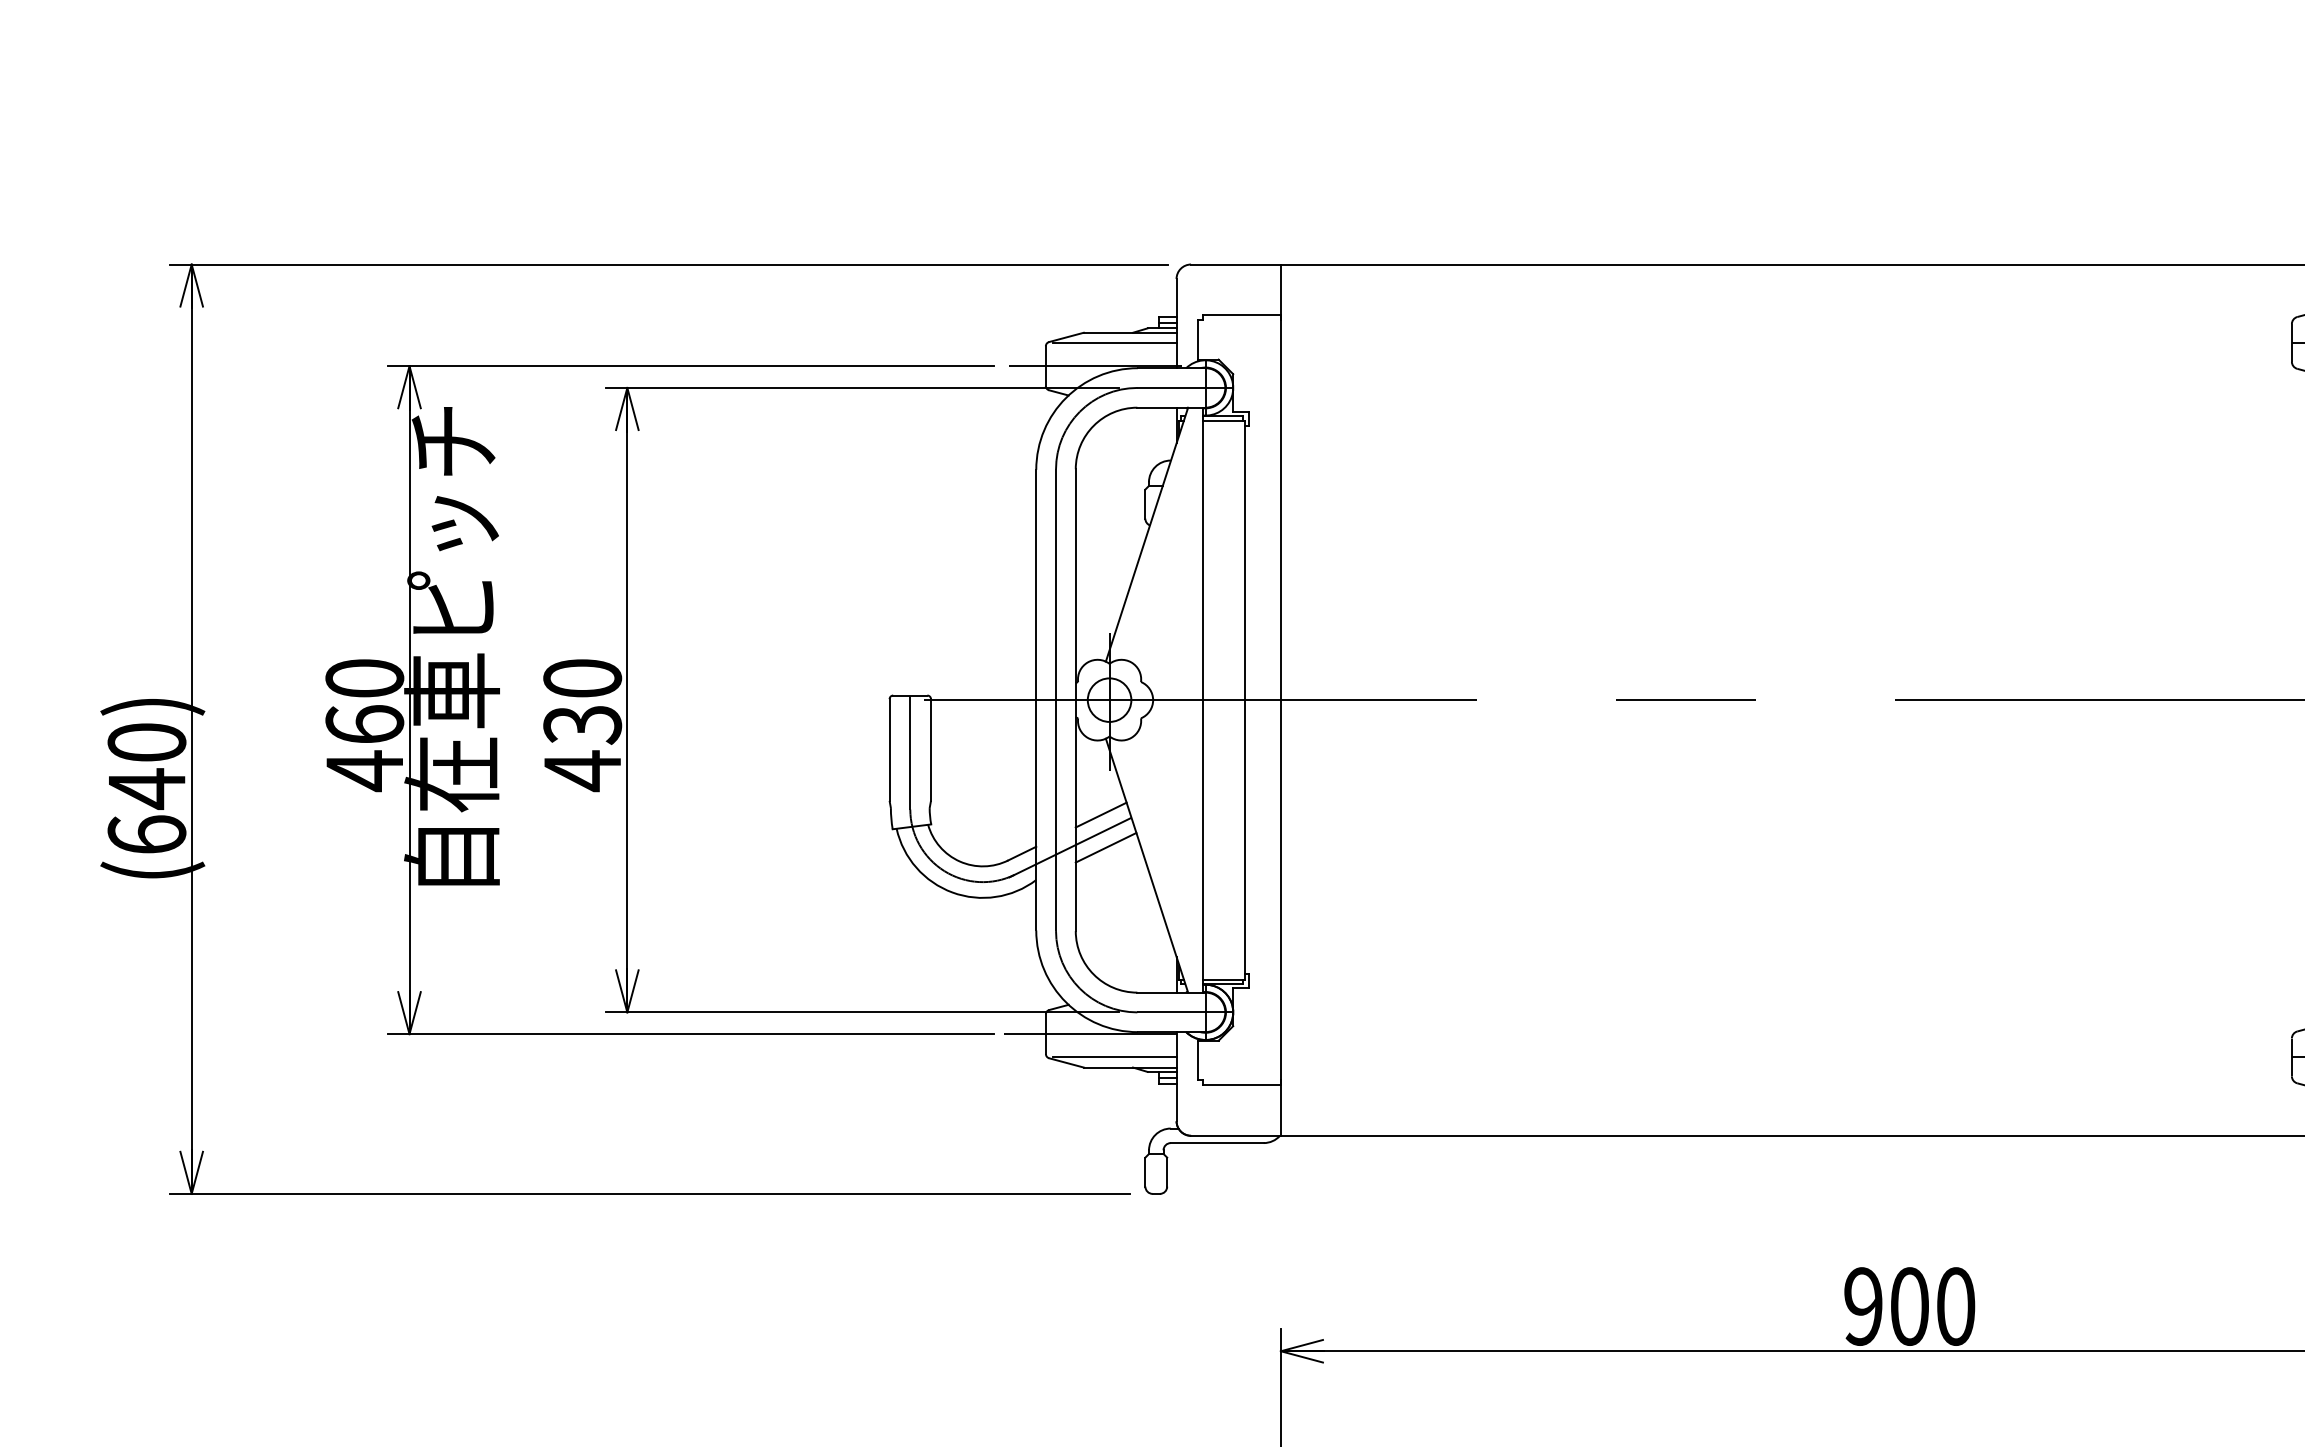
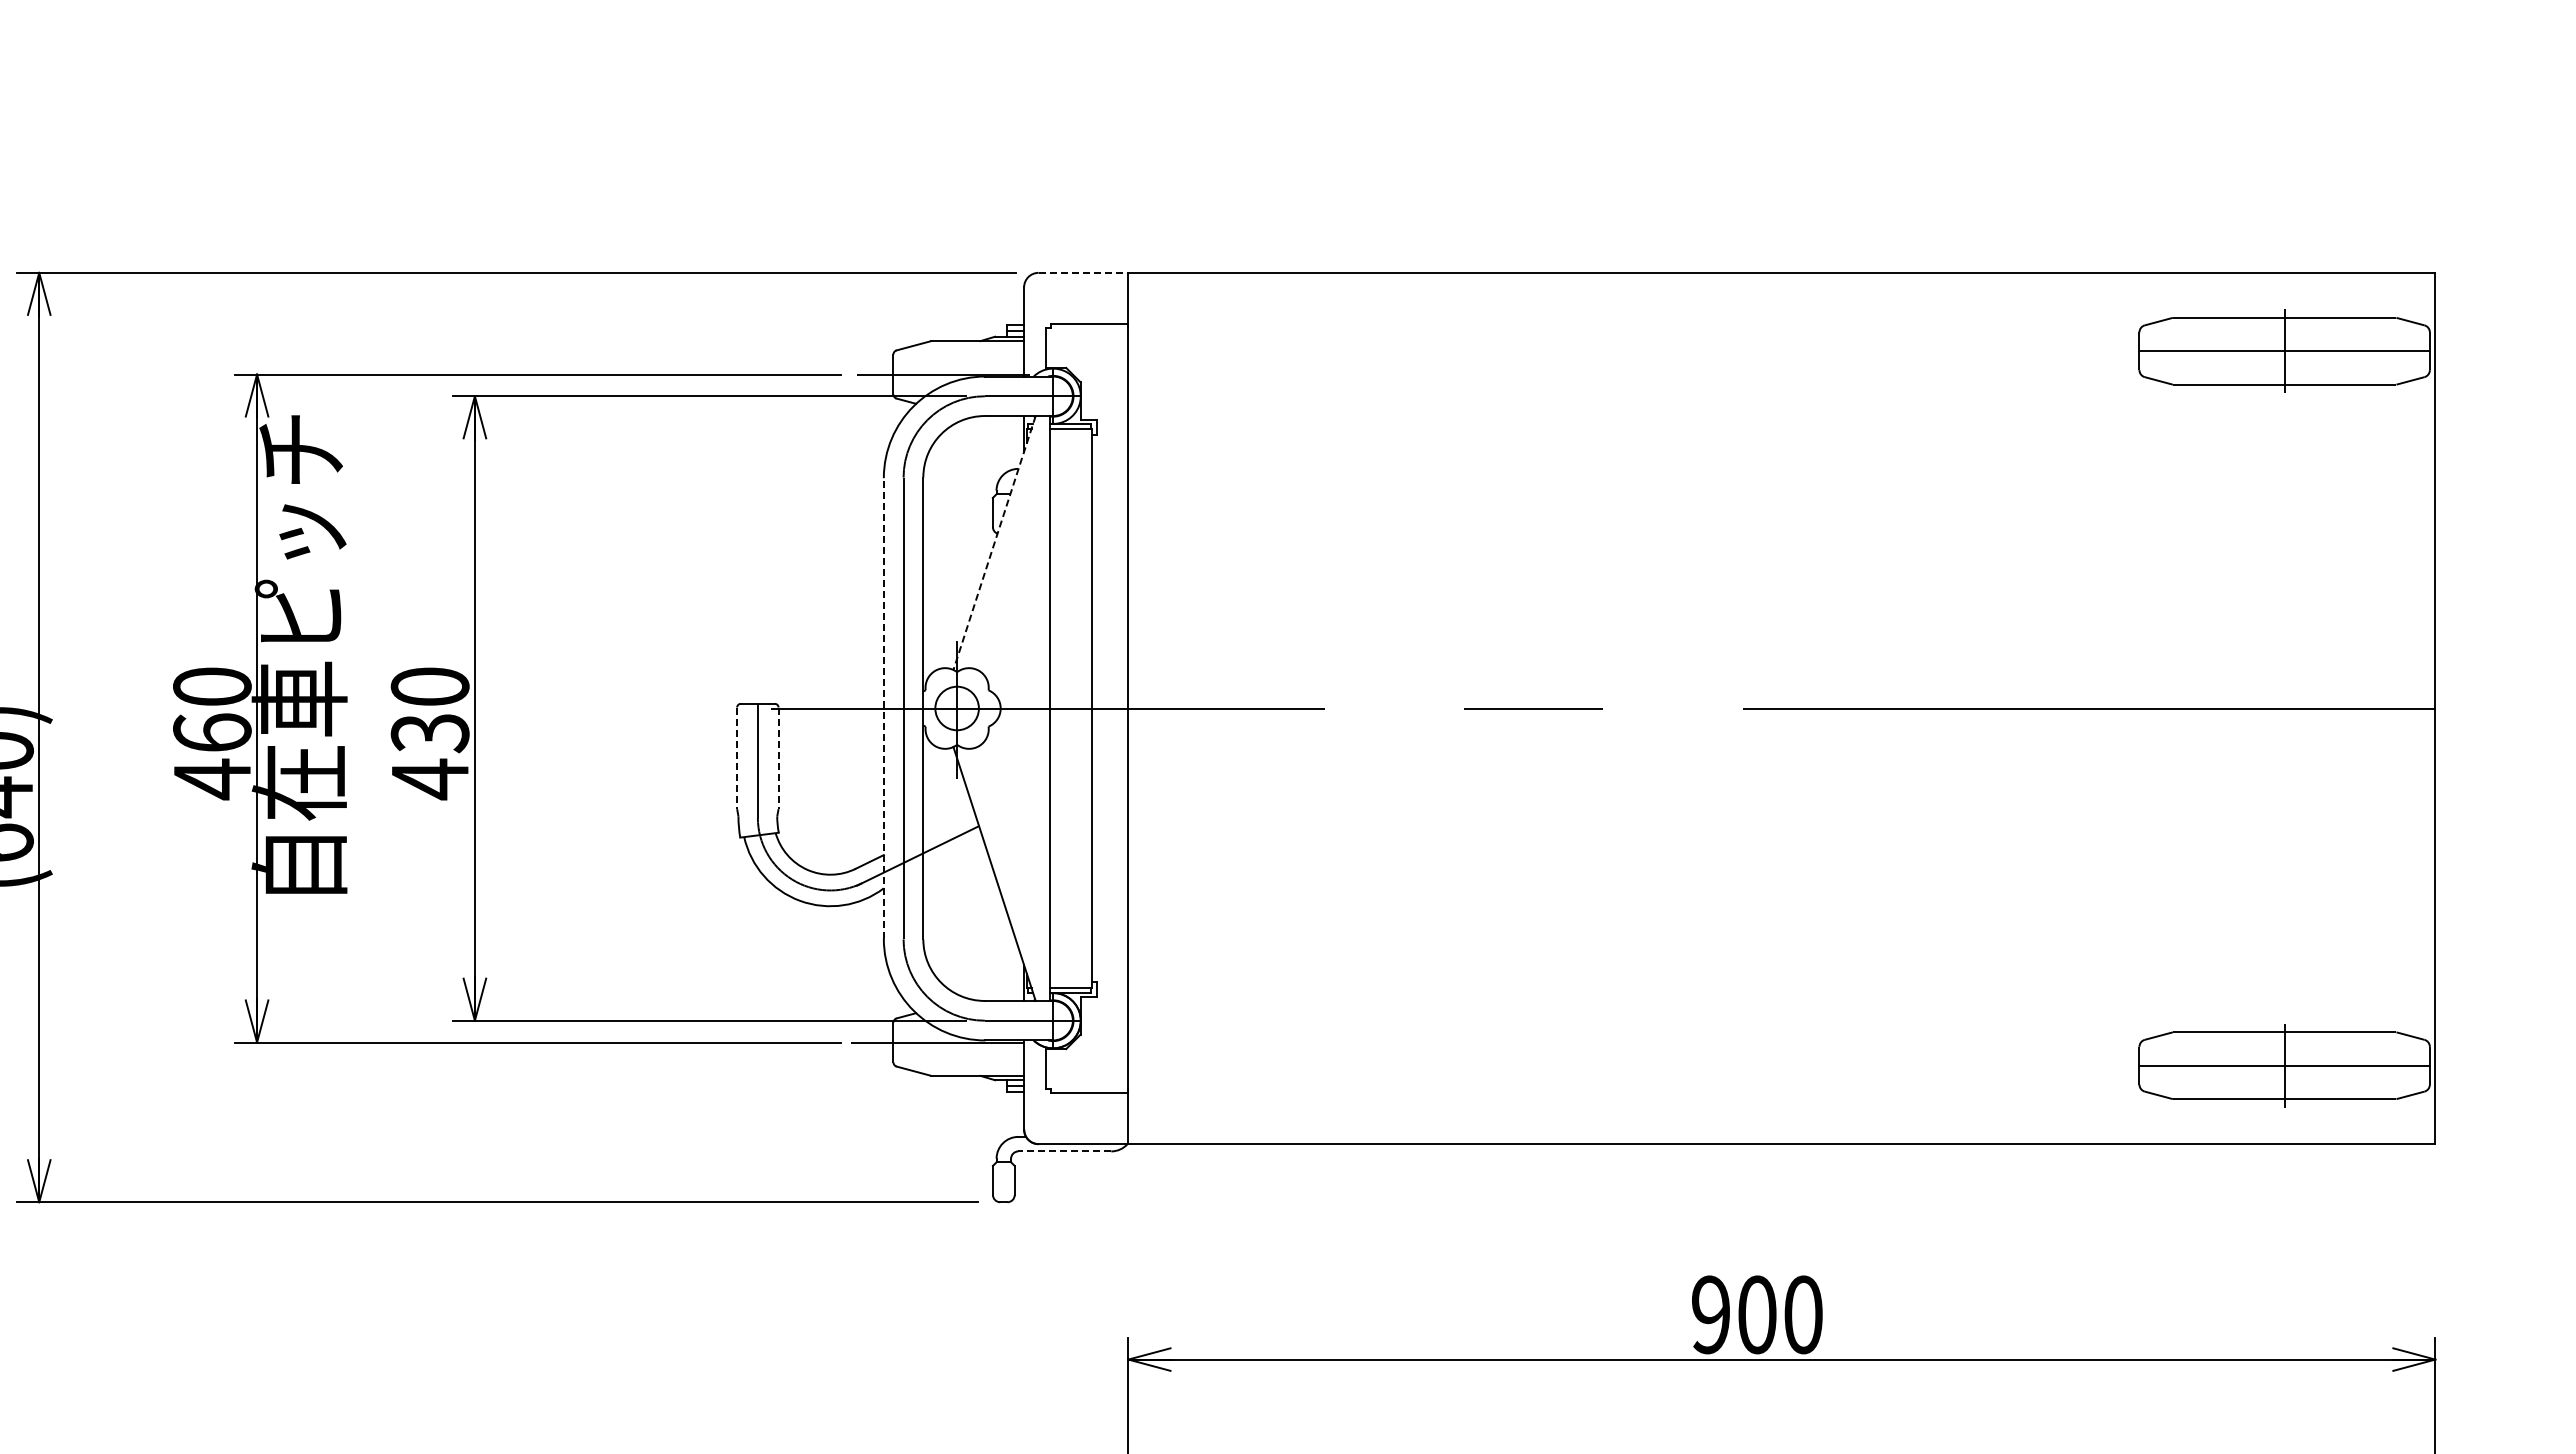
line: (1235, 264) -> (1083, 272), solid -> dashed
line: (1114, 343) -> (962, 351), removed
line: (1146, 535) -> (994, 543), solid -> dashed
line: (1035, 700) -> (883, 708), solid -> dashed
line: (889, 750) -> (737, 758), solid -> dashed
line: (930, 750) -> (778, 758), solid -> dashed
line: (1100, 815) -> (948, 823), removed
line: (1105, 847) -> (953, 855), removed
line: (1114, 1057) -> (962, 1065), removed
line: (1216, 1143) -> (1064, 1151), solid -> dashed

